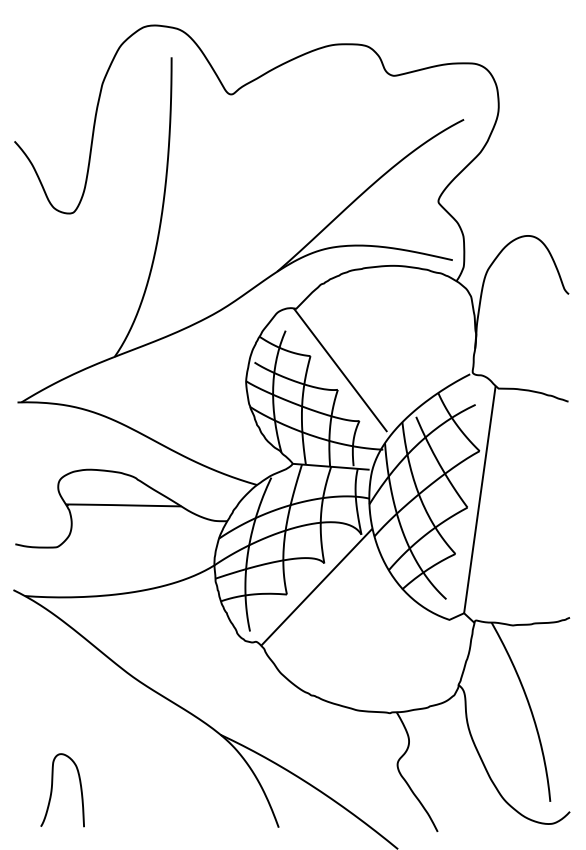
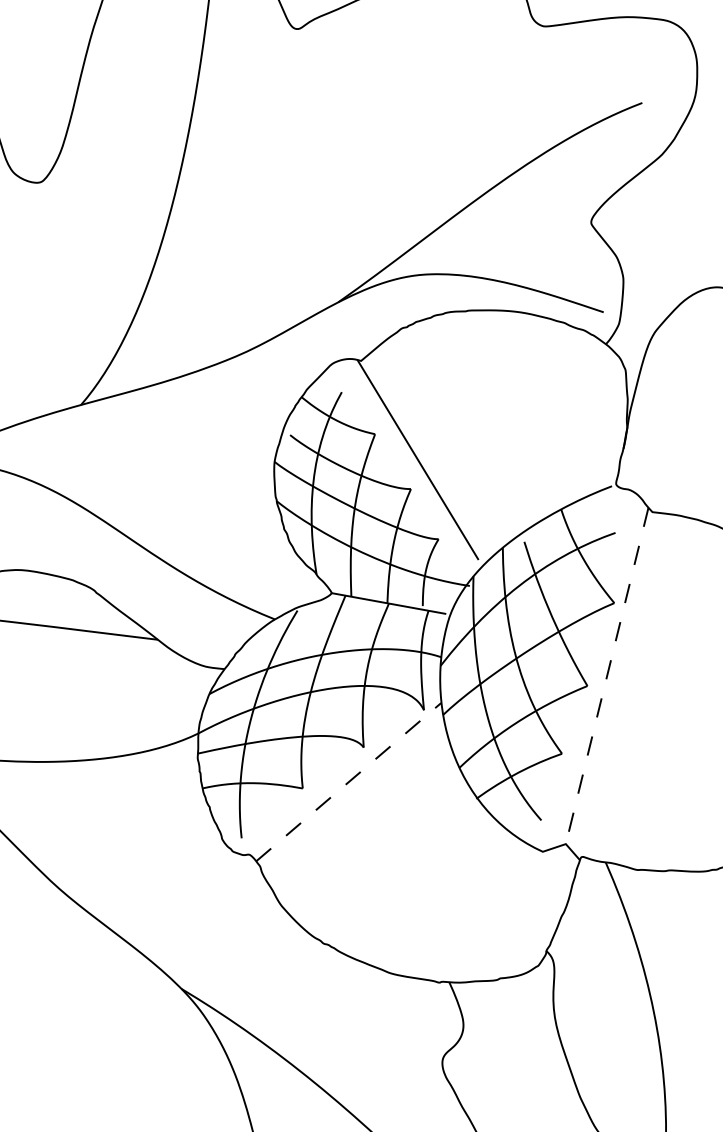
line: (479, 499) -> (606, 675), solid -> dashed
line: (316, 587) -> (348, 782), solid -> dashed

